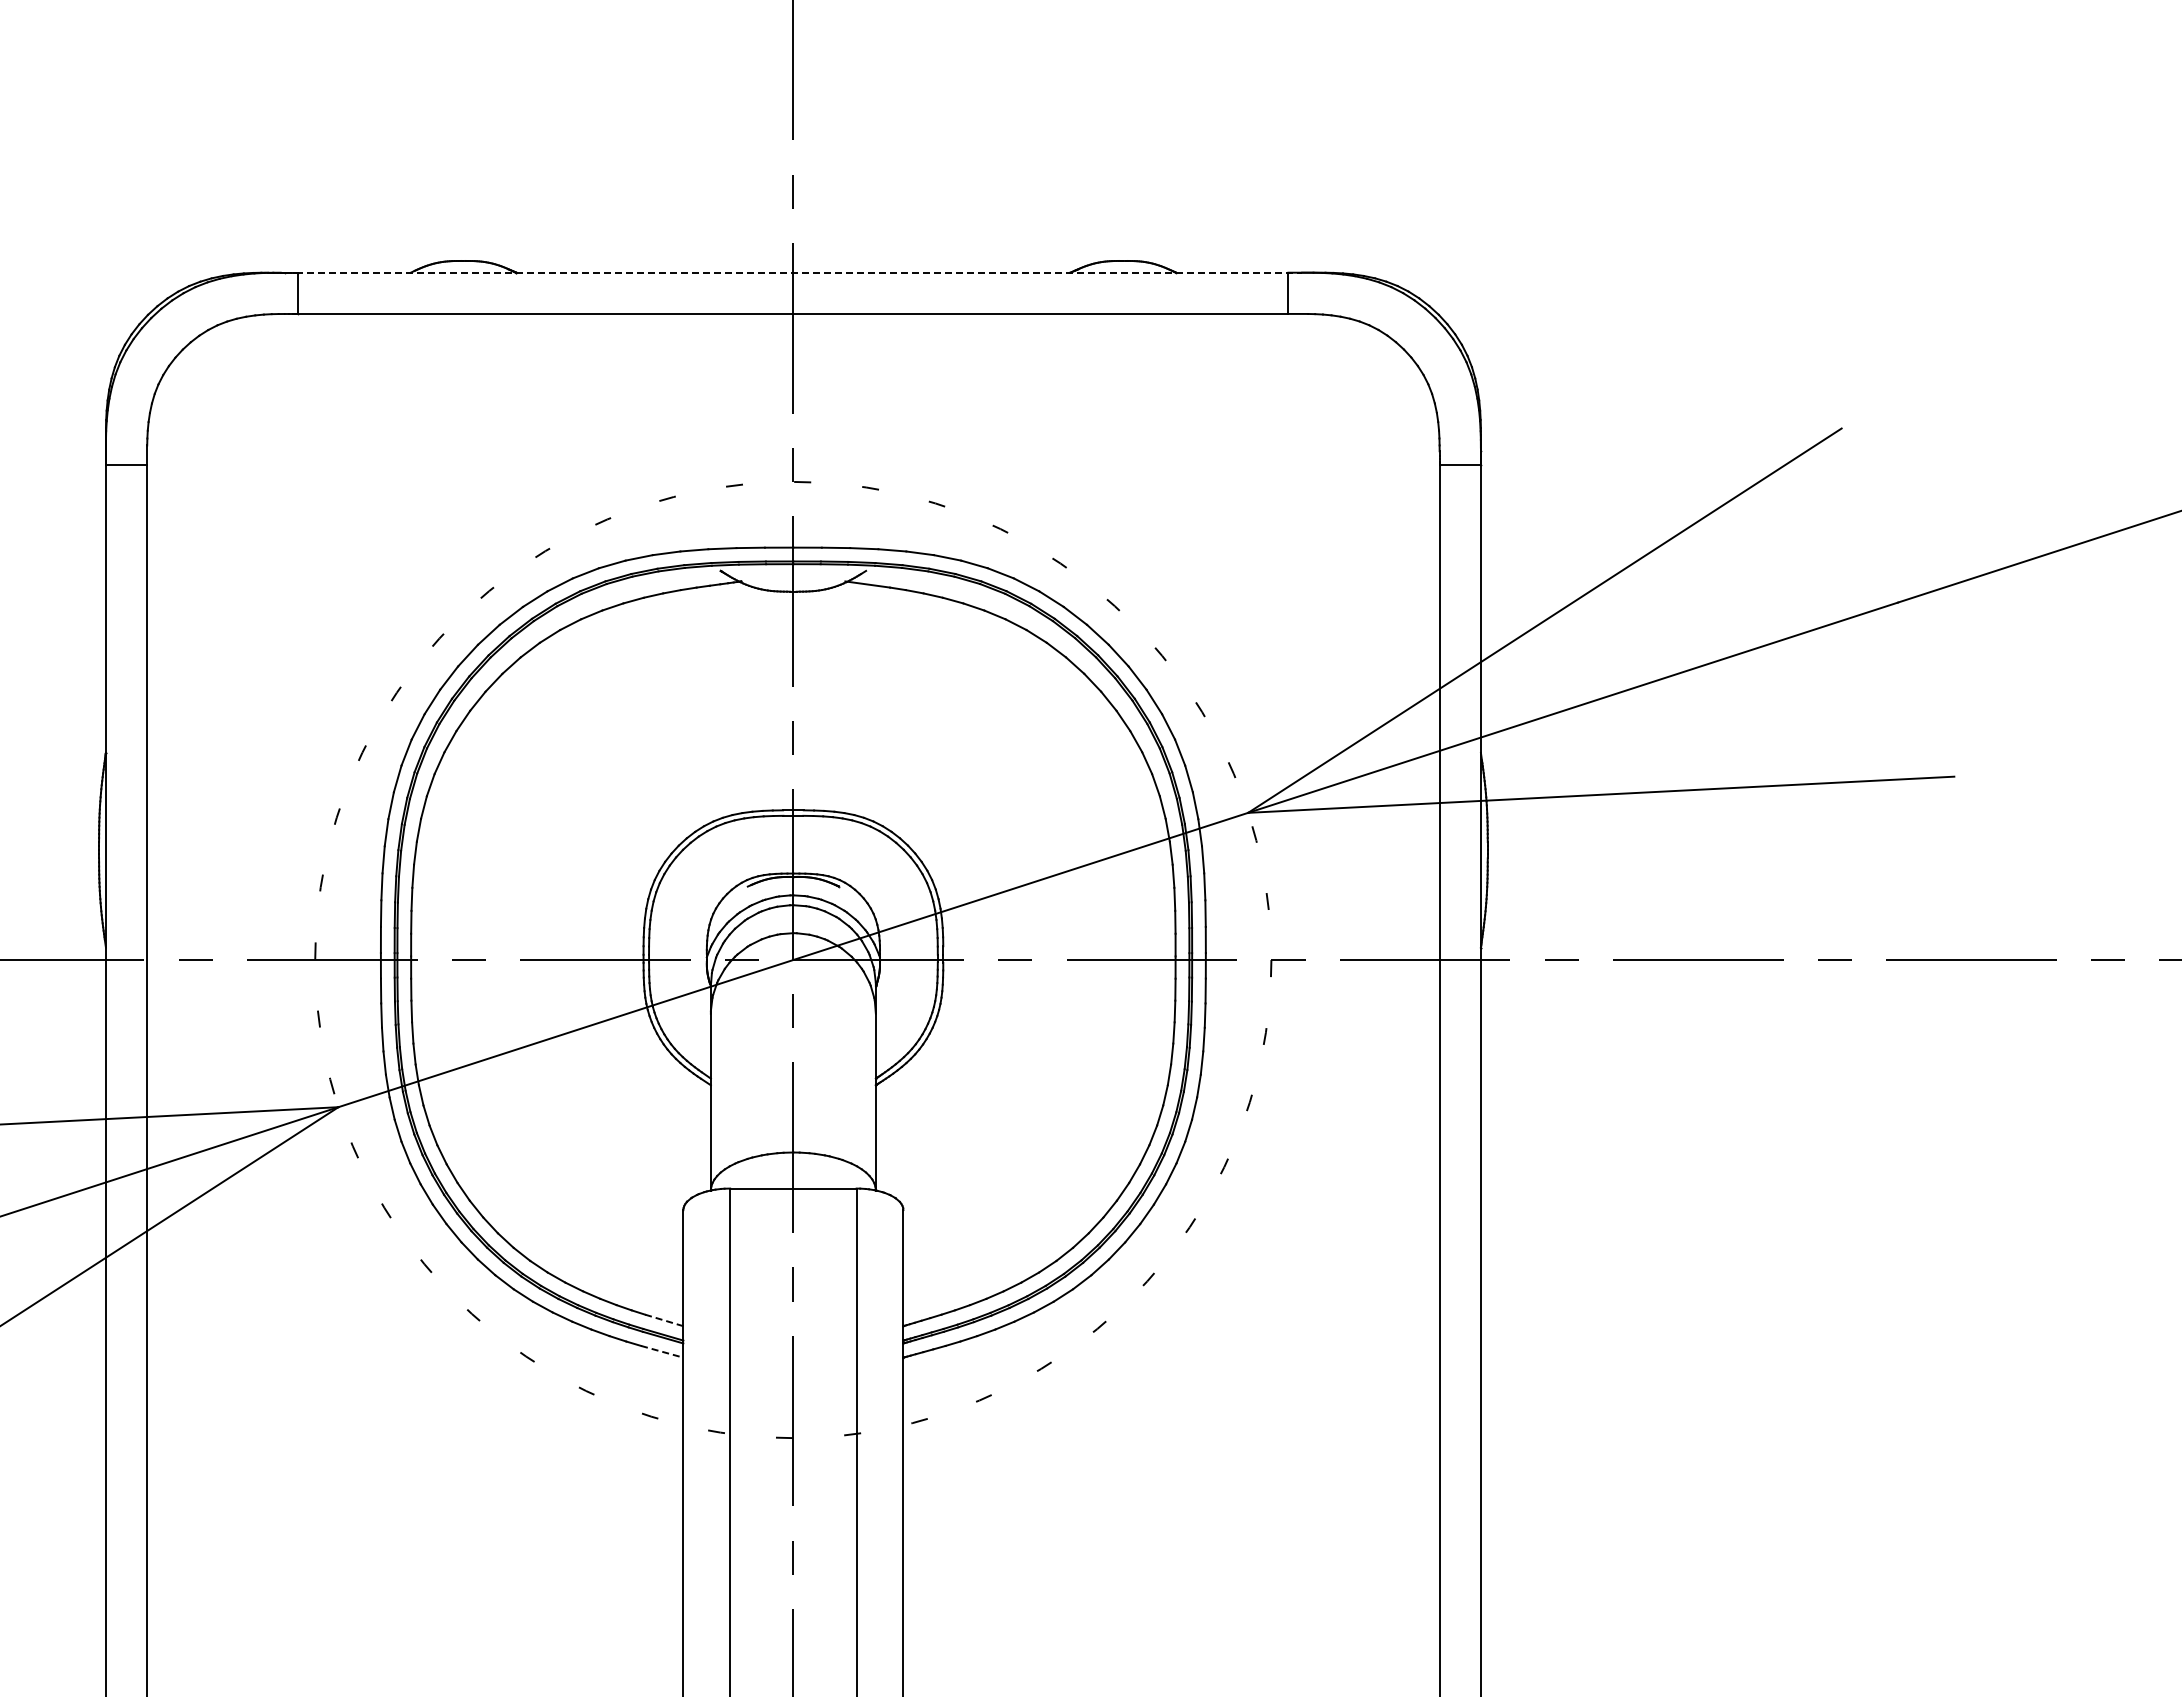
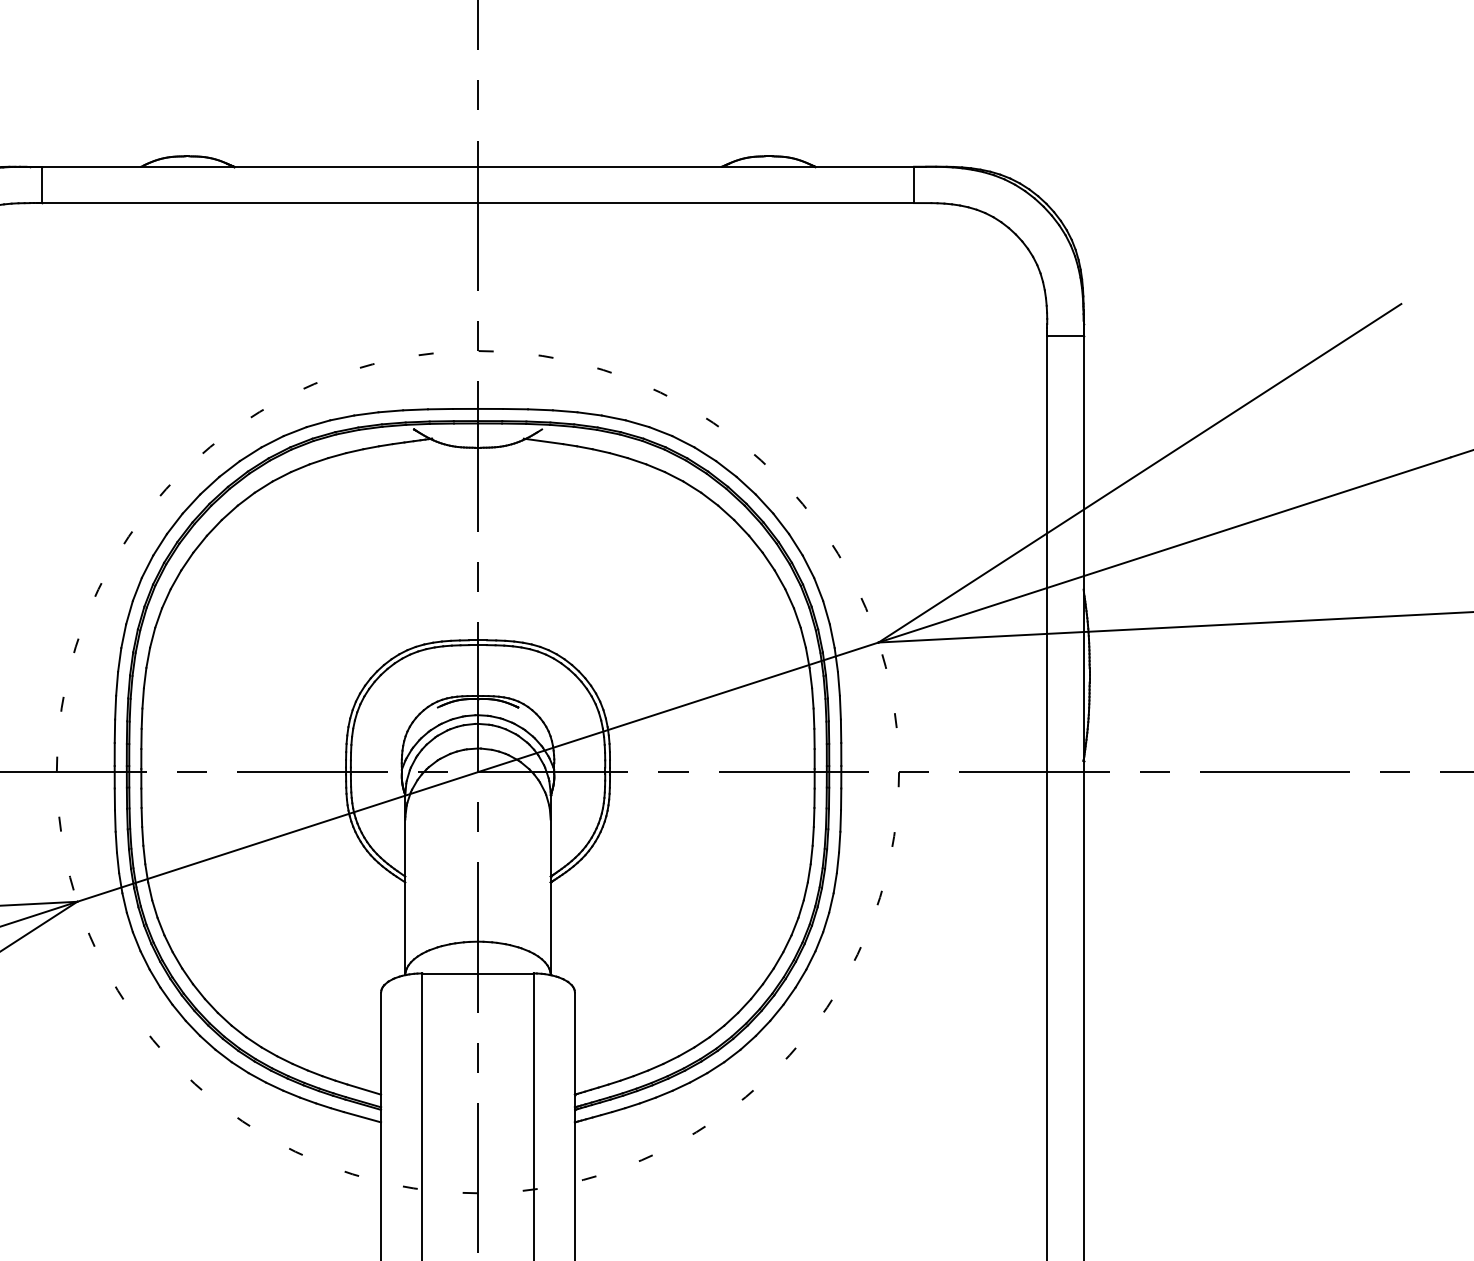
line: (793, 272) -> (478, 166), dashed -> solid
line: (664, 1320) -> (364, 1089), dashed -> solid
line: (662, 1351) -> (362, 1116), dashed -> solid

